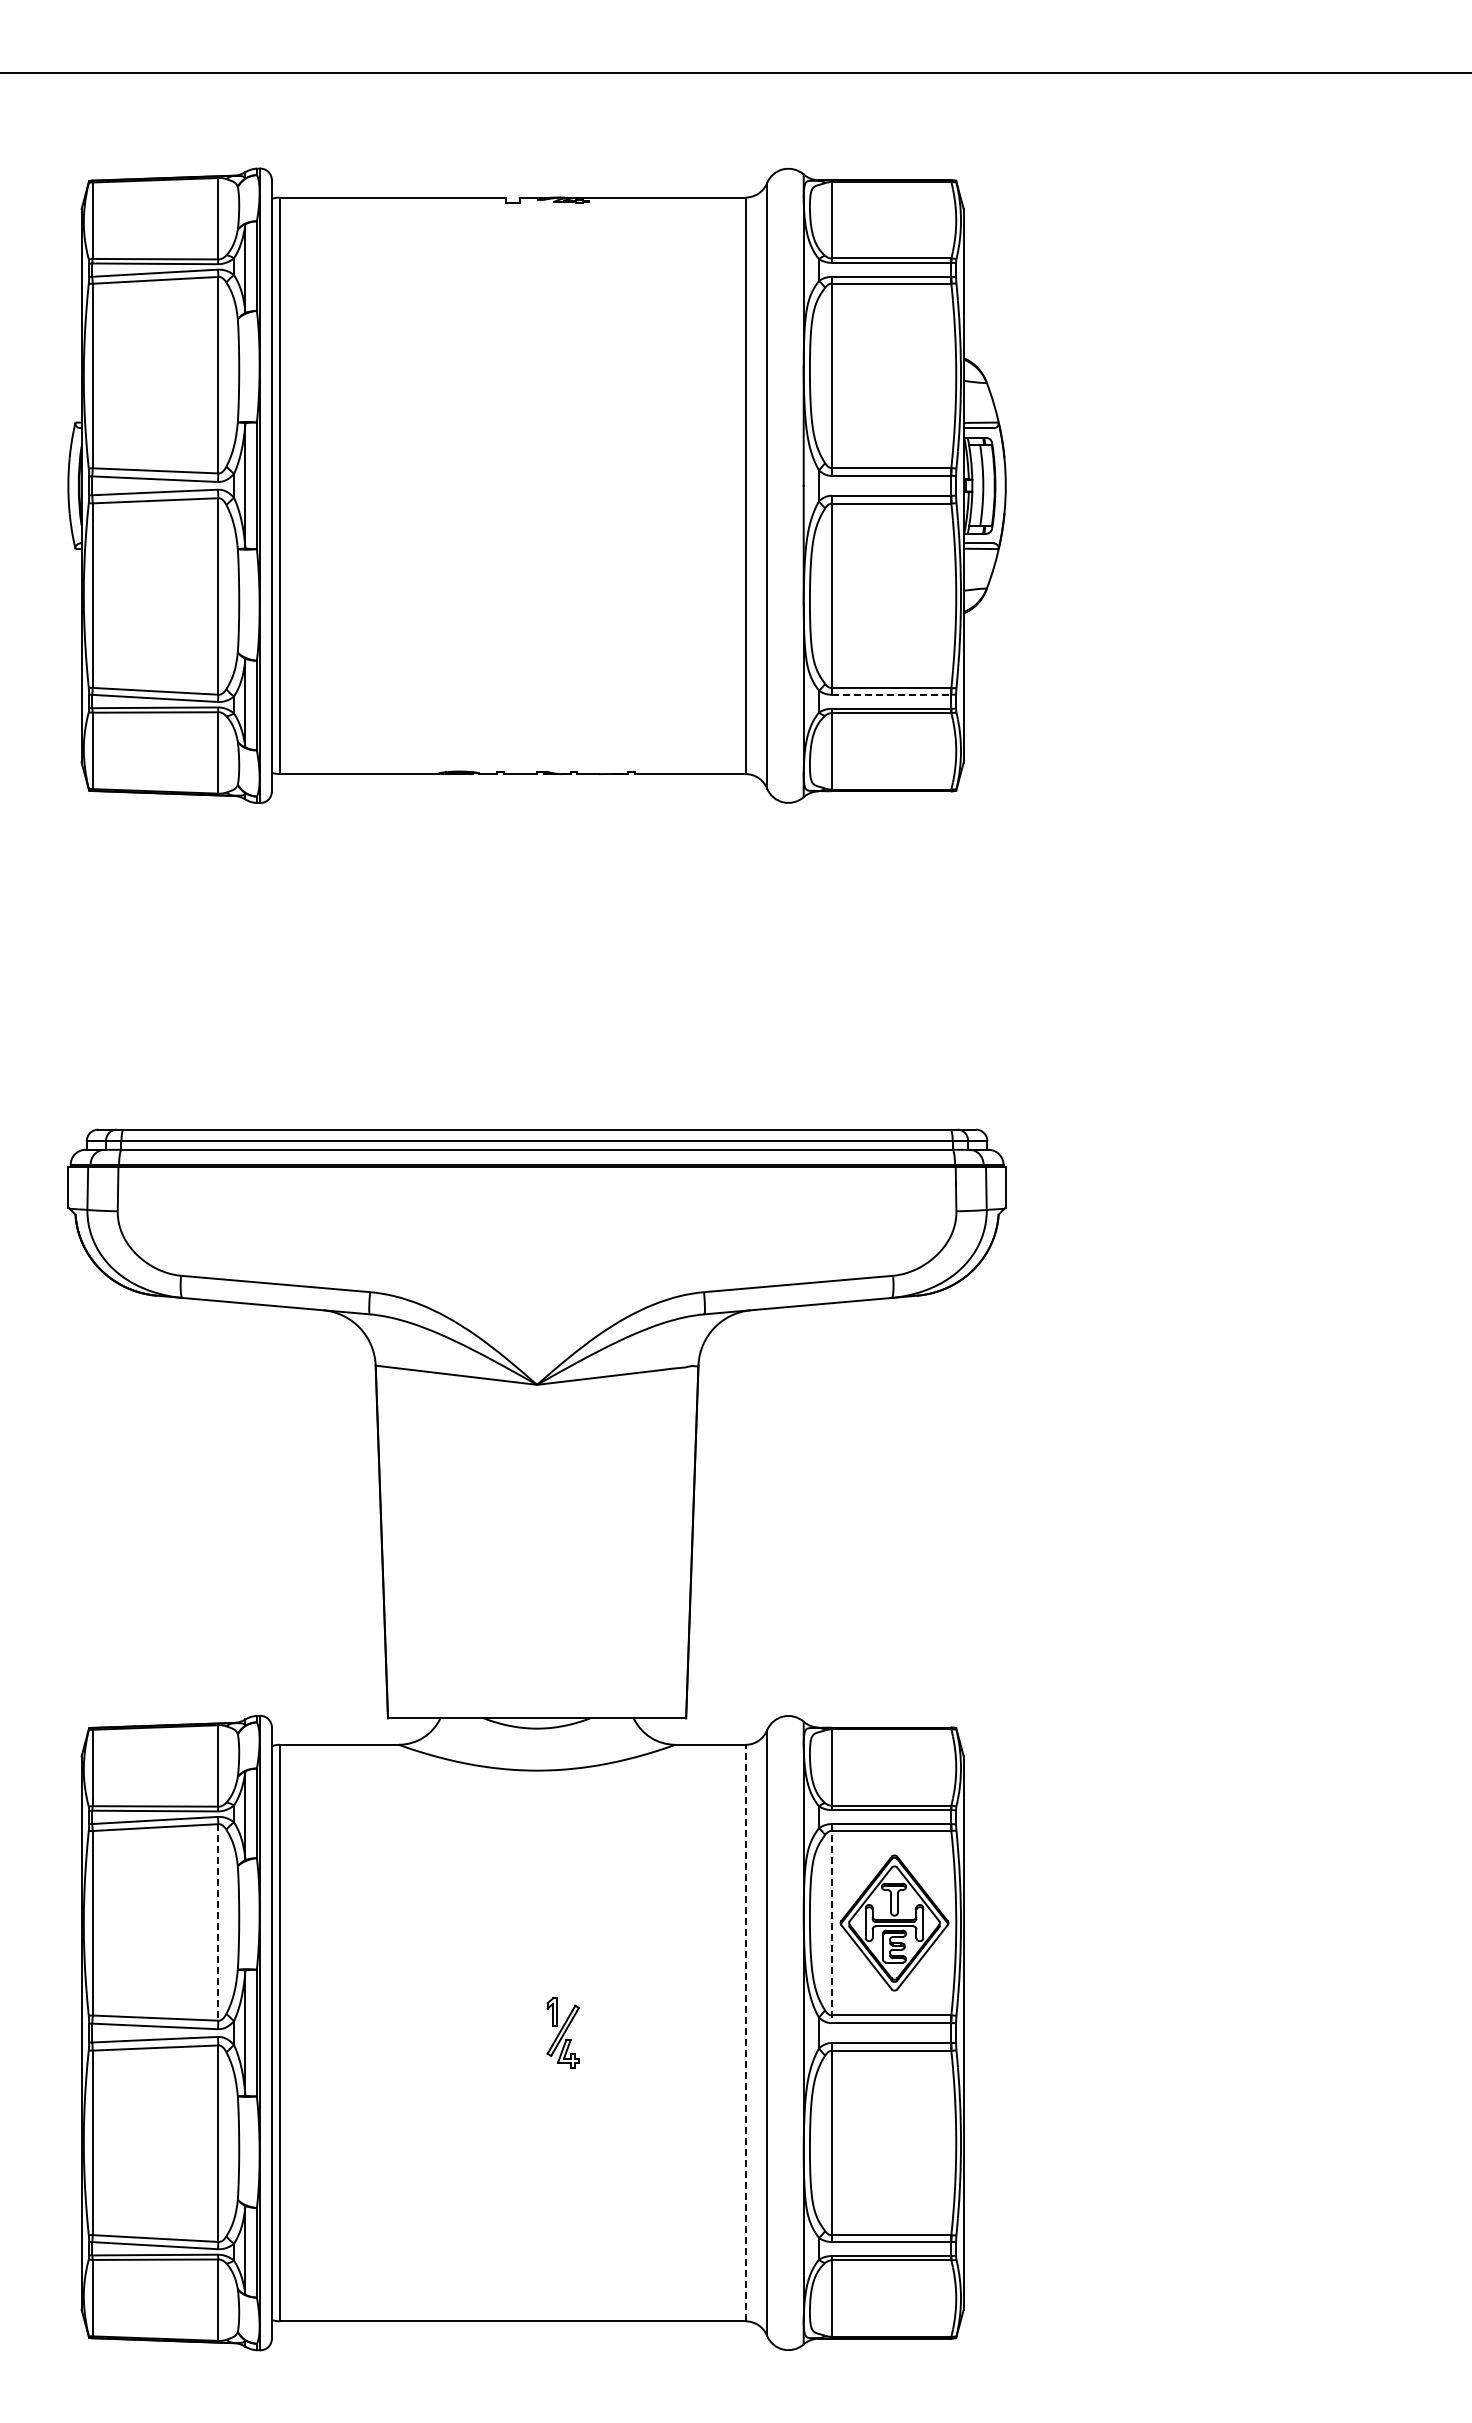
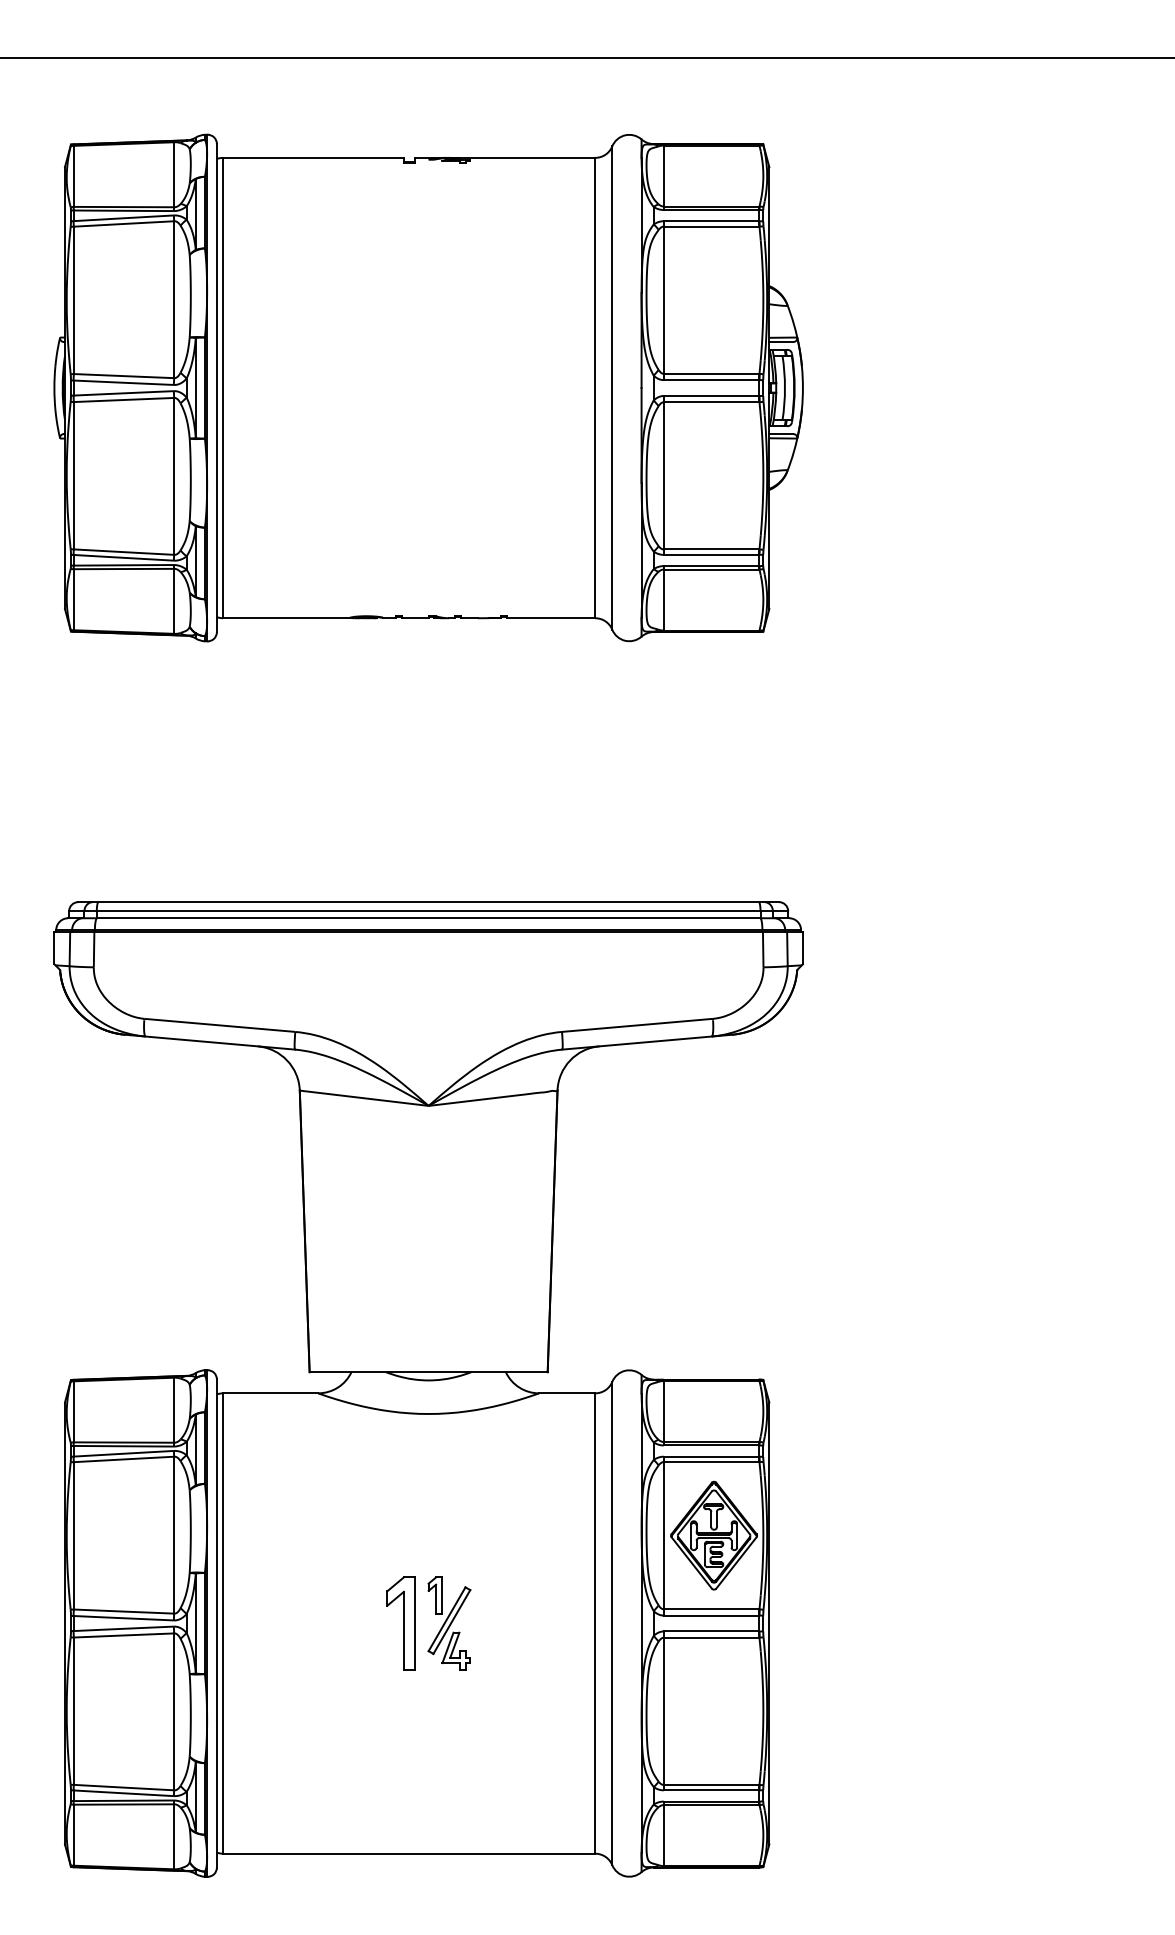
line: (891, 694) -> (711, 554), dashed -> solid
line: (218, 1922) -> (174, 1535), dashed -> solid
line: (831, 1924) -> (663, 1536), dashed -> solid
part: (502, 2032) -> (401, 1623), added
part: (563, 2032) -> (449, 1623), size x1.67
line: (745, 2032) -> (595, 1623), dashed -> solid

